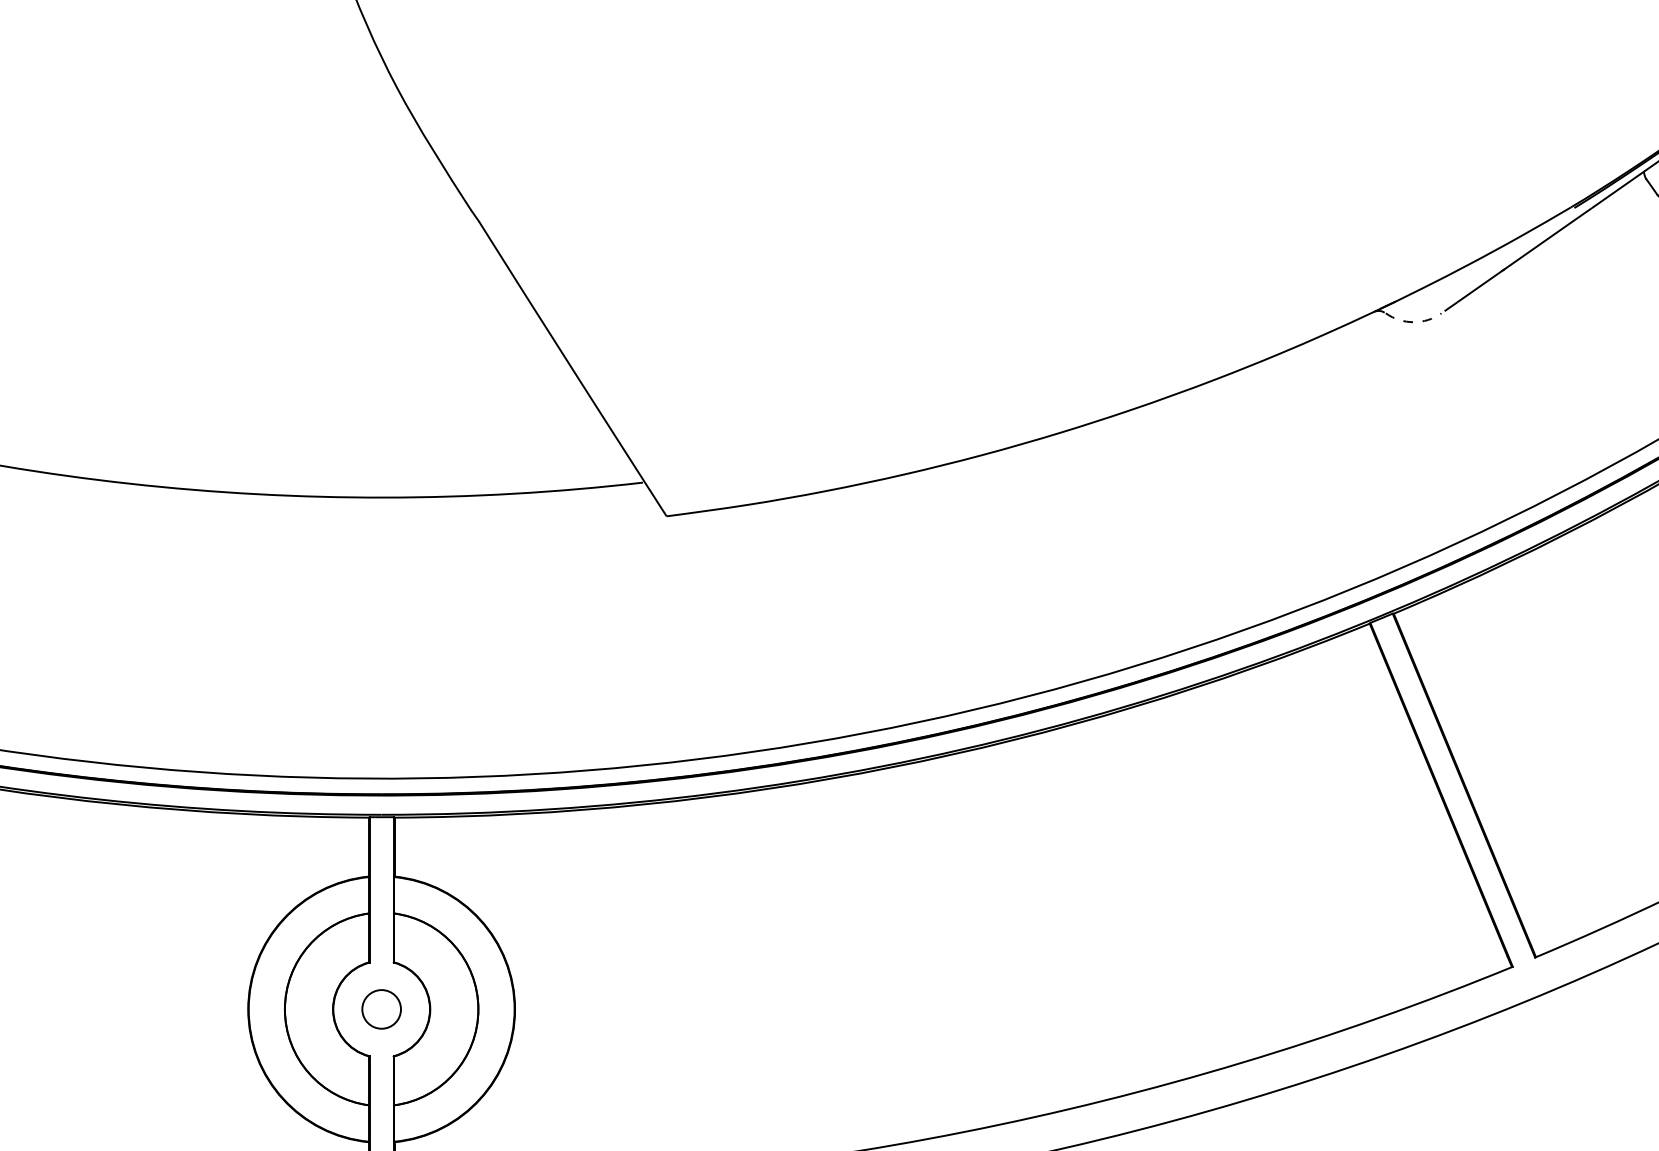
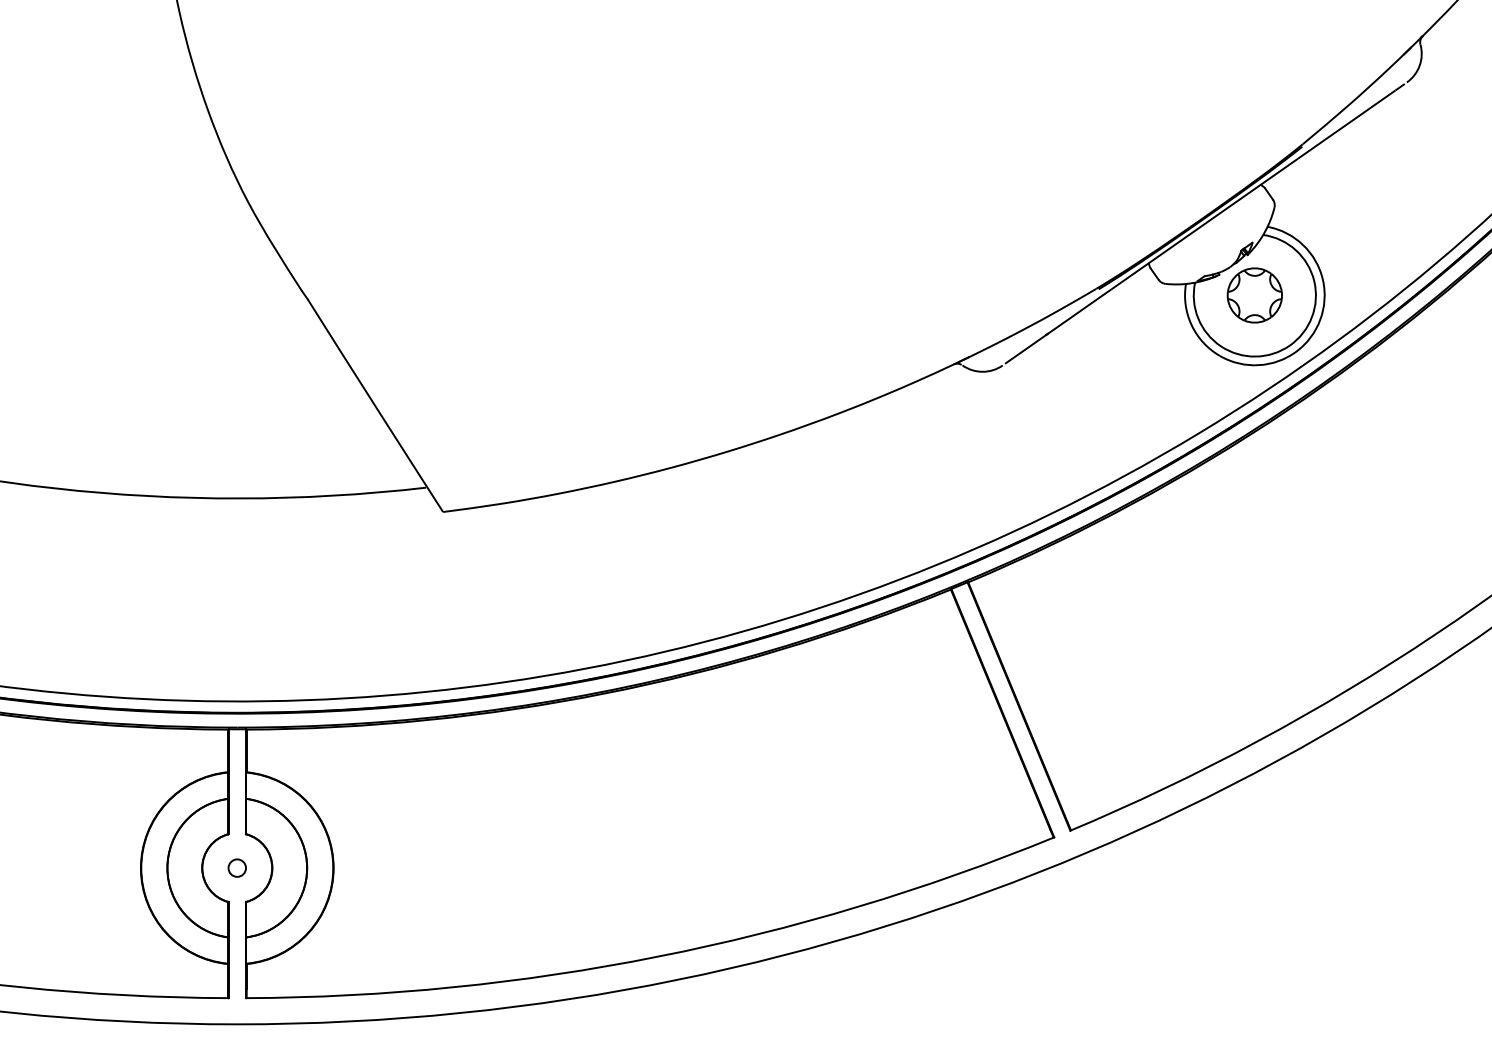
arc: (1413, 321) -> (982, 371), dashed -> solid
circle: (381, 1008) -> (237, 867), size x0.62

